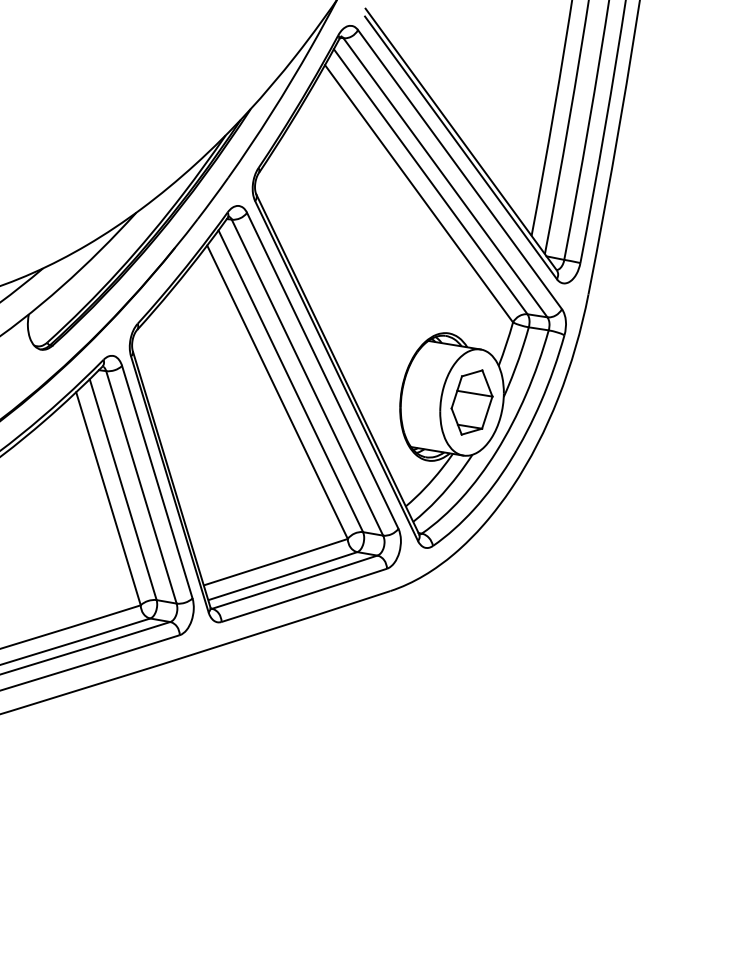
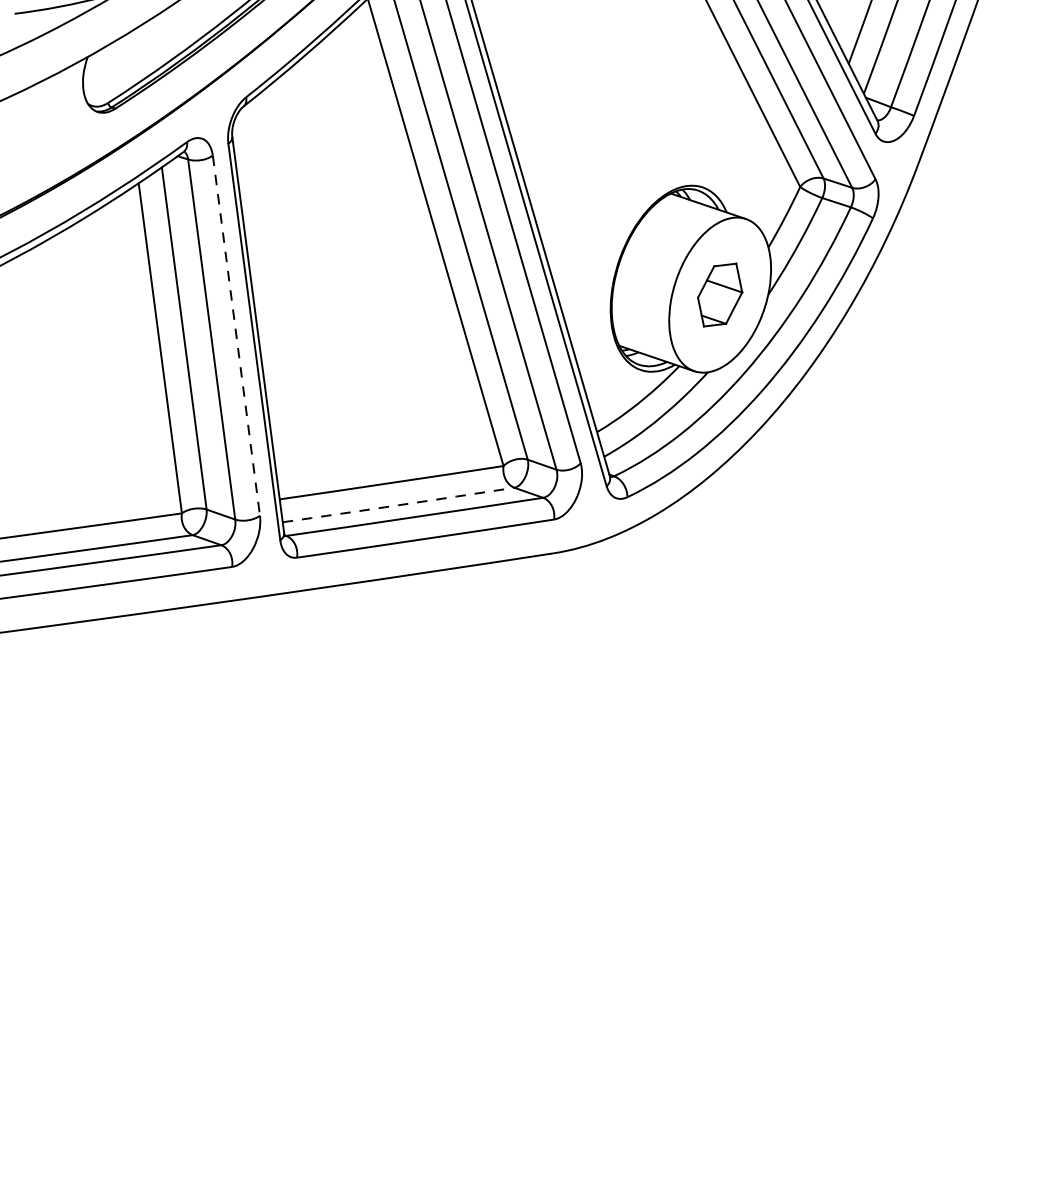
part: (471, 402) -> (719, 294), size x0.7
line: (157, 482) -> (236, 336), solid -> dashed
arc: (282, 576) -> (398, 505), solid -> dashed

